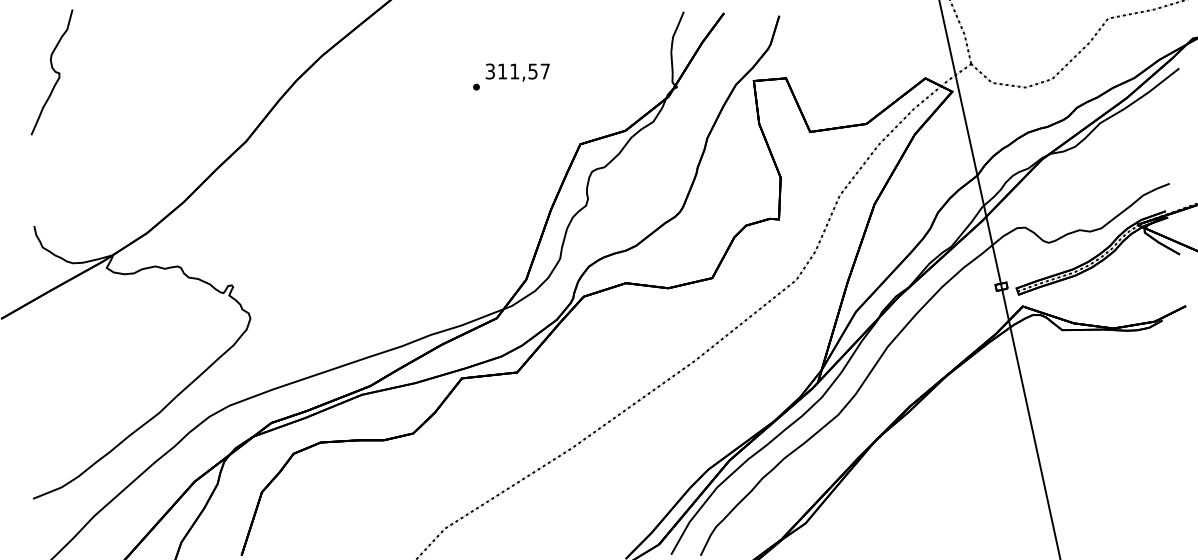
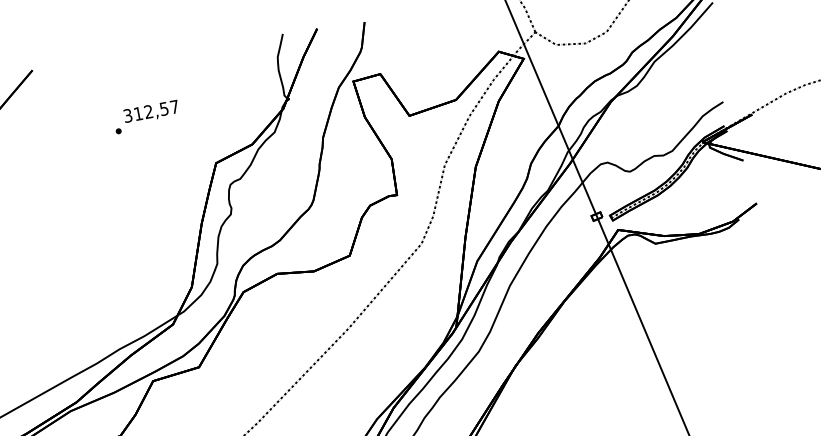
text: (514, 71) -> (148, 111), 311,57 -> 312,57

